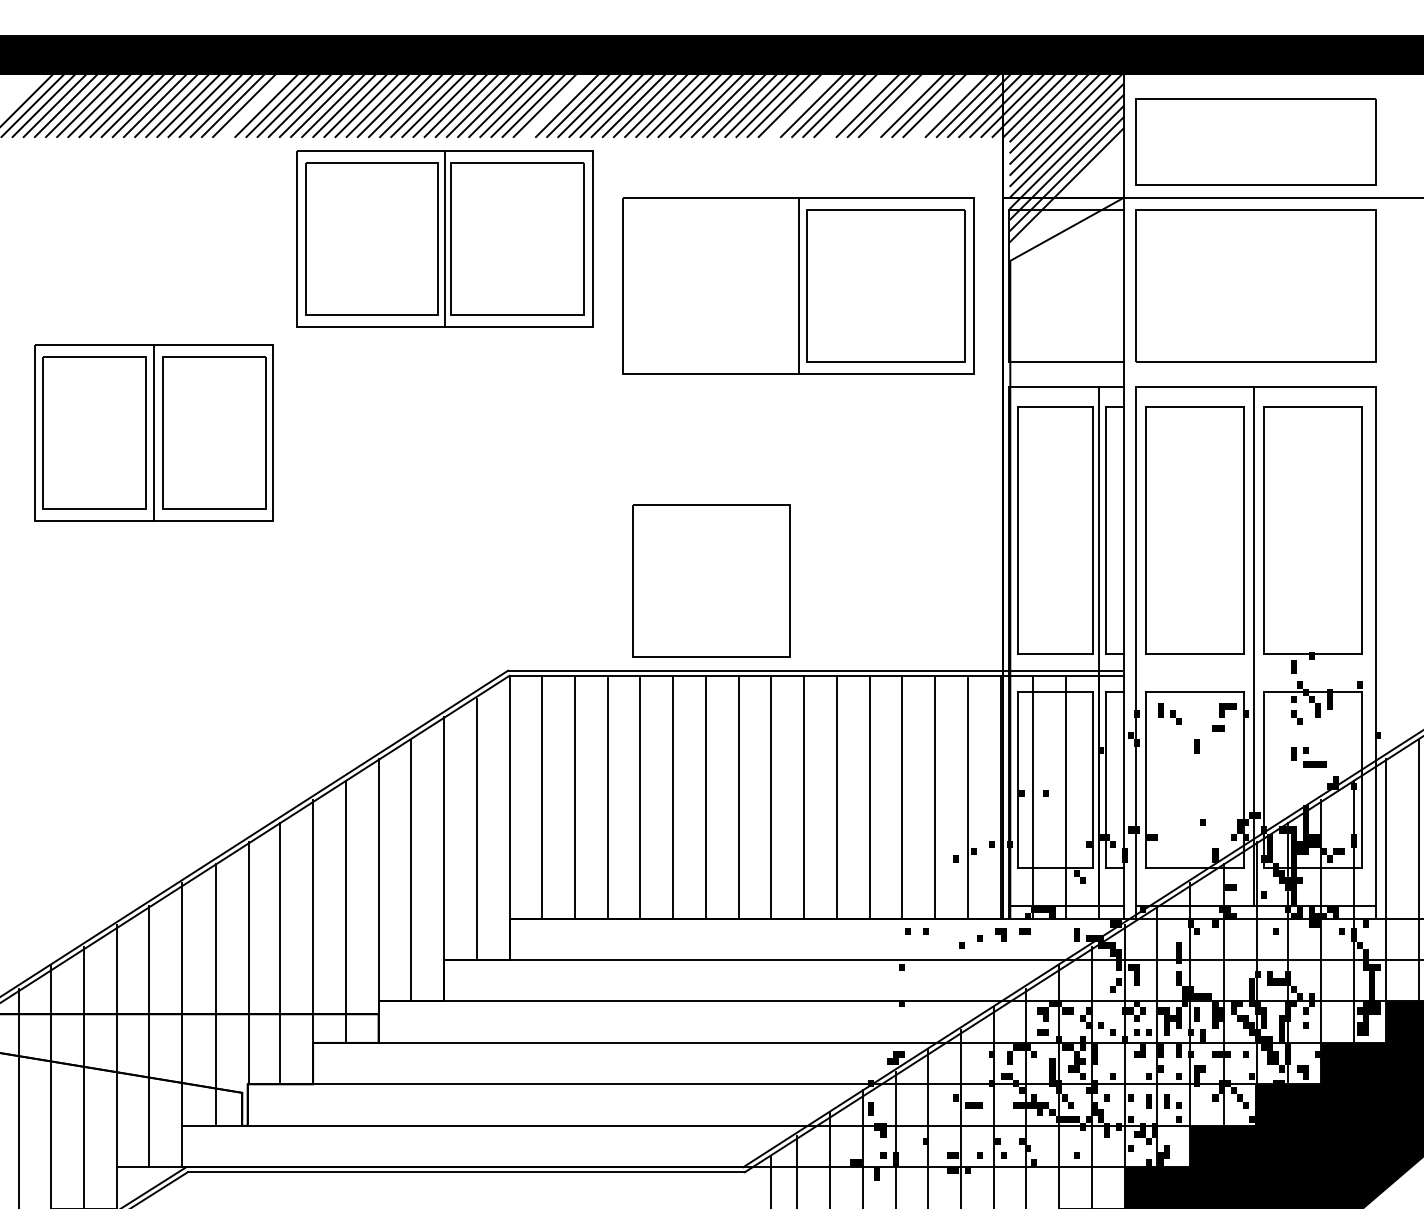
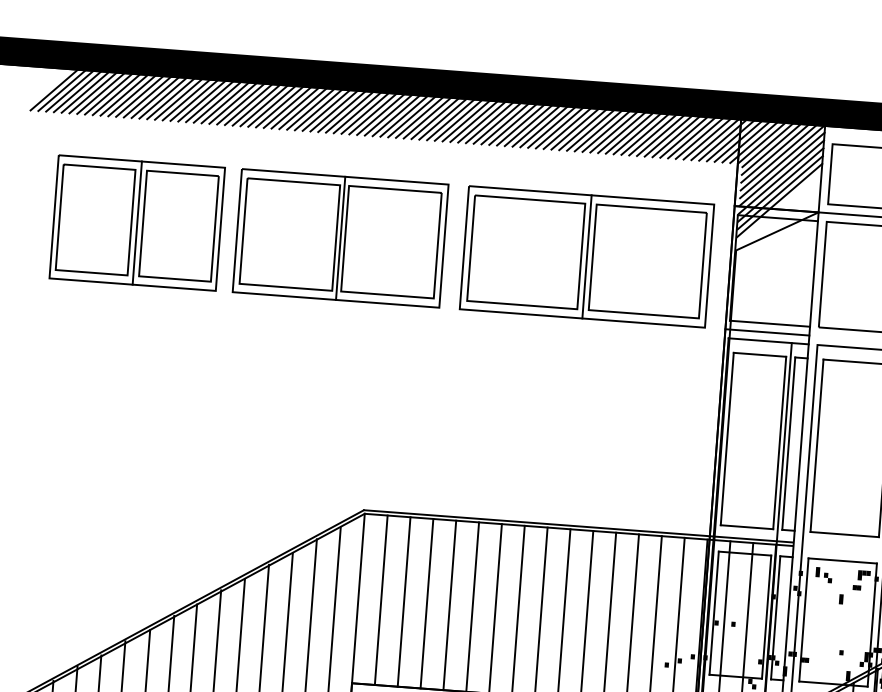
line: (255, 105) -> (217, 102), added
line: (555, 105) -> (426, 118), added
line: (800, 105) -> (597, 130), added
line: (856, 105) -> (636, 133), added
line: (901, 105) -> (668, 136), added
line: (945, 105) -> (699, 138), added
part: (444, 238) -> (340, 237), moved
line: (1063, 374) -> (767, 332), added
part: (153, 432) -> (136, 222), moved
part: (711, 580) -> (526, 251), moved

